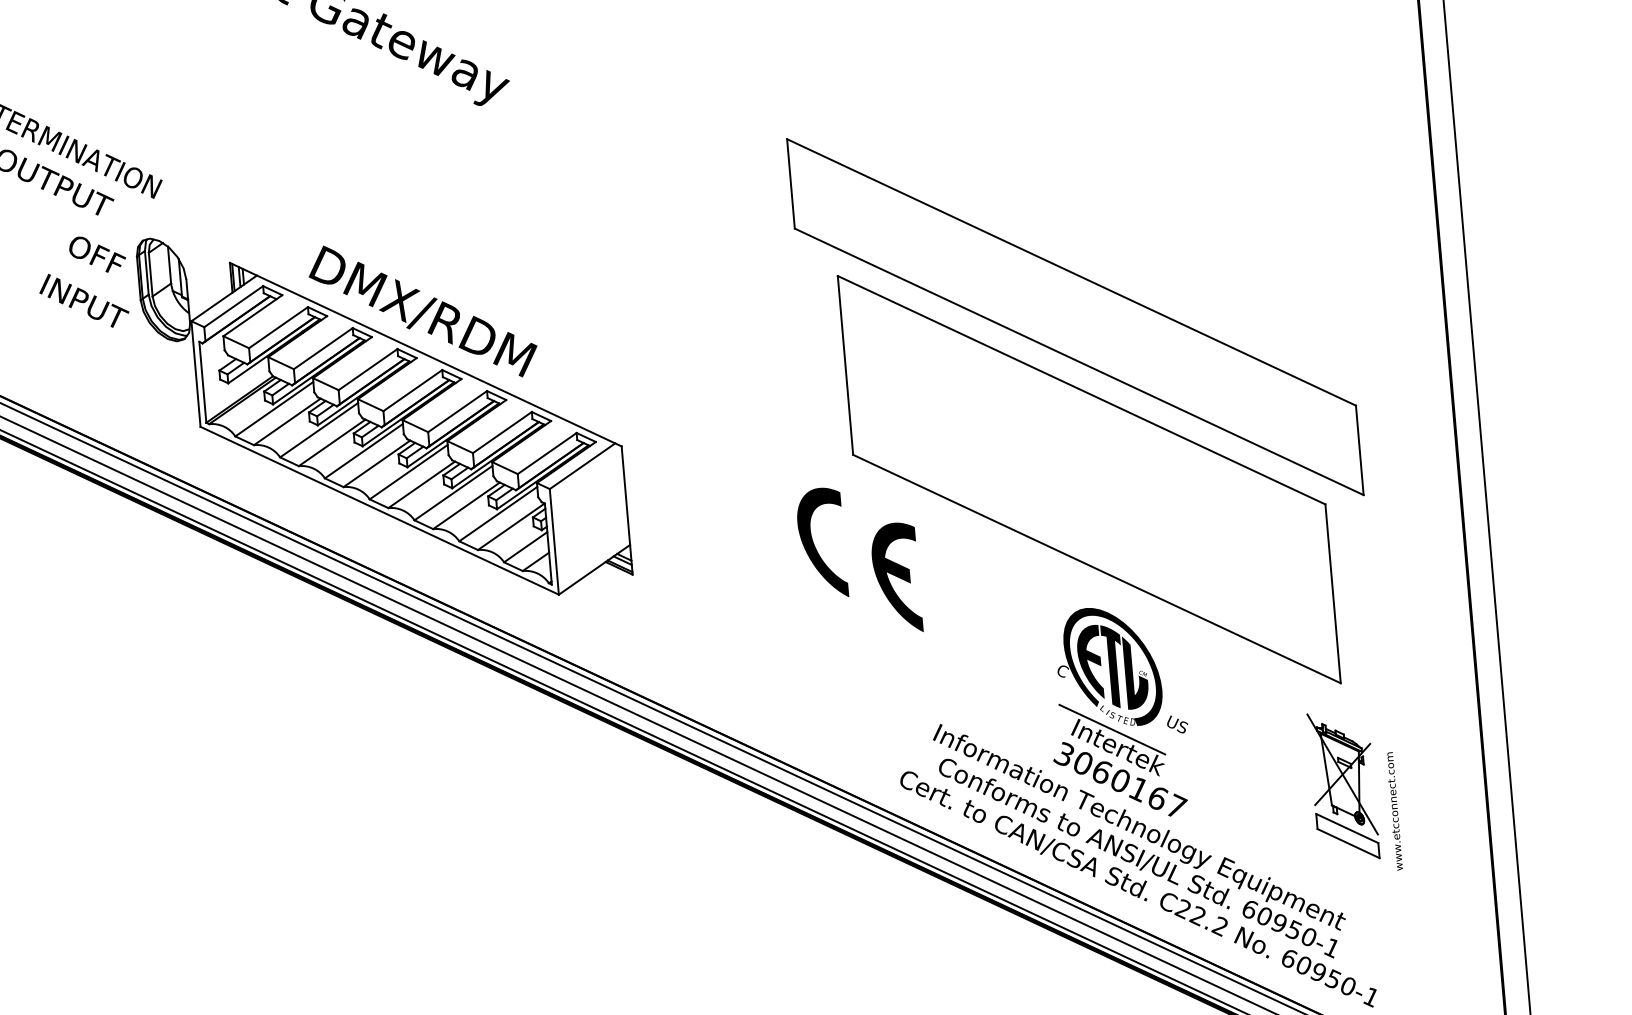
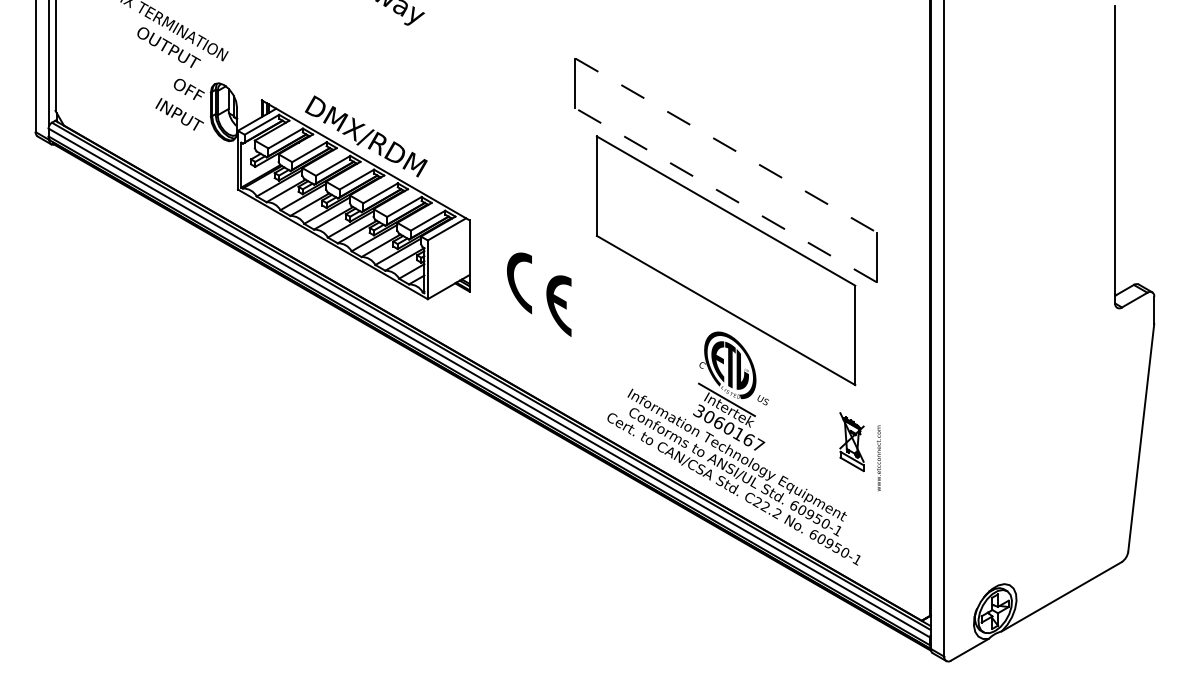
line: (1072, 272) -> (726, 145), solid -> dashed
line: (1078, 362) -> (725, 195), solid -> dashed
part: (872, 559) -> (546, 294), moved
part: (1342, 785) -> (851, 441), size x0.7

